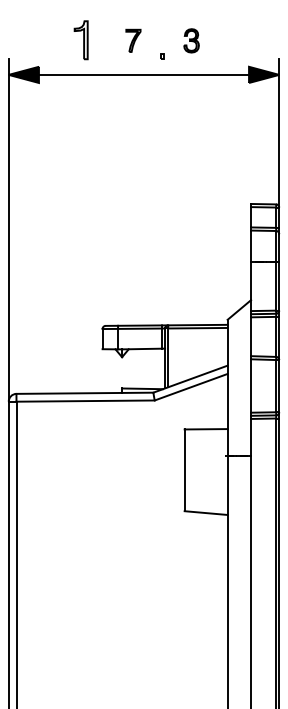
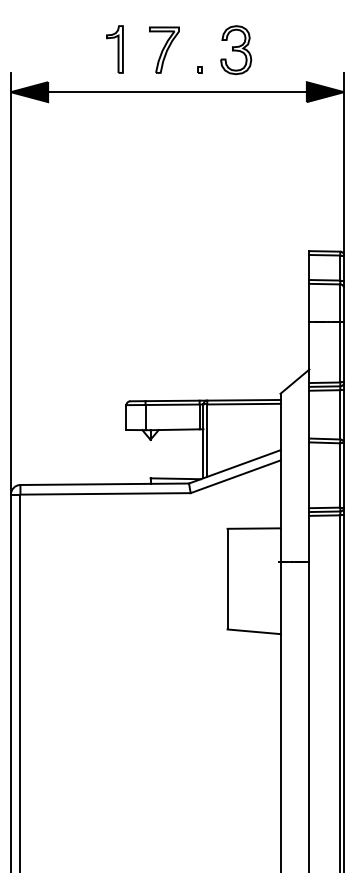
part: (80, 40) -> (114, 49), moved
part: (133, 40) -> (164, 49), size x1.67
part: (191, 40) -> (235, 49), size x1.67

